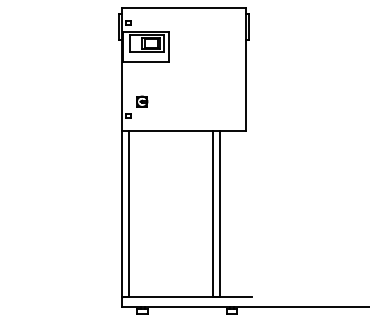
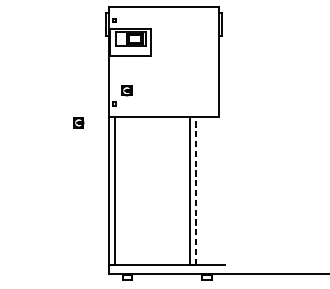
part: (88, 137) -> (79, 122), added
line: (219, 214) -> (195, 191), solid -> dashed

